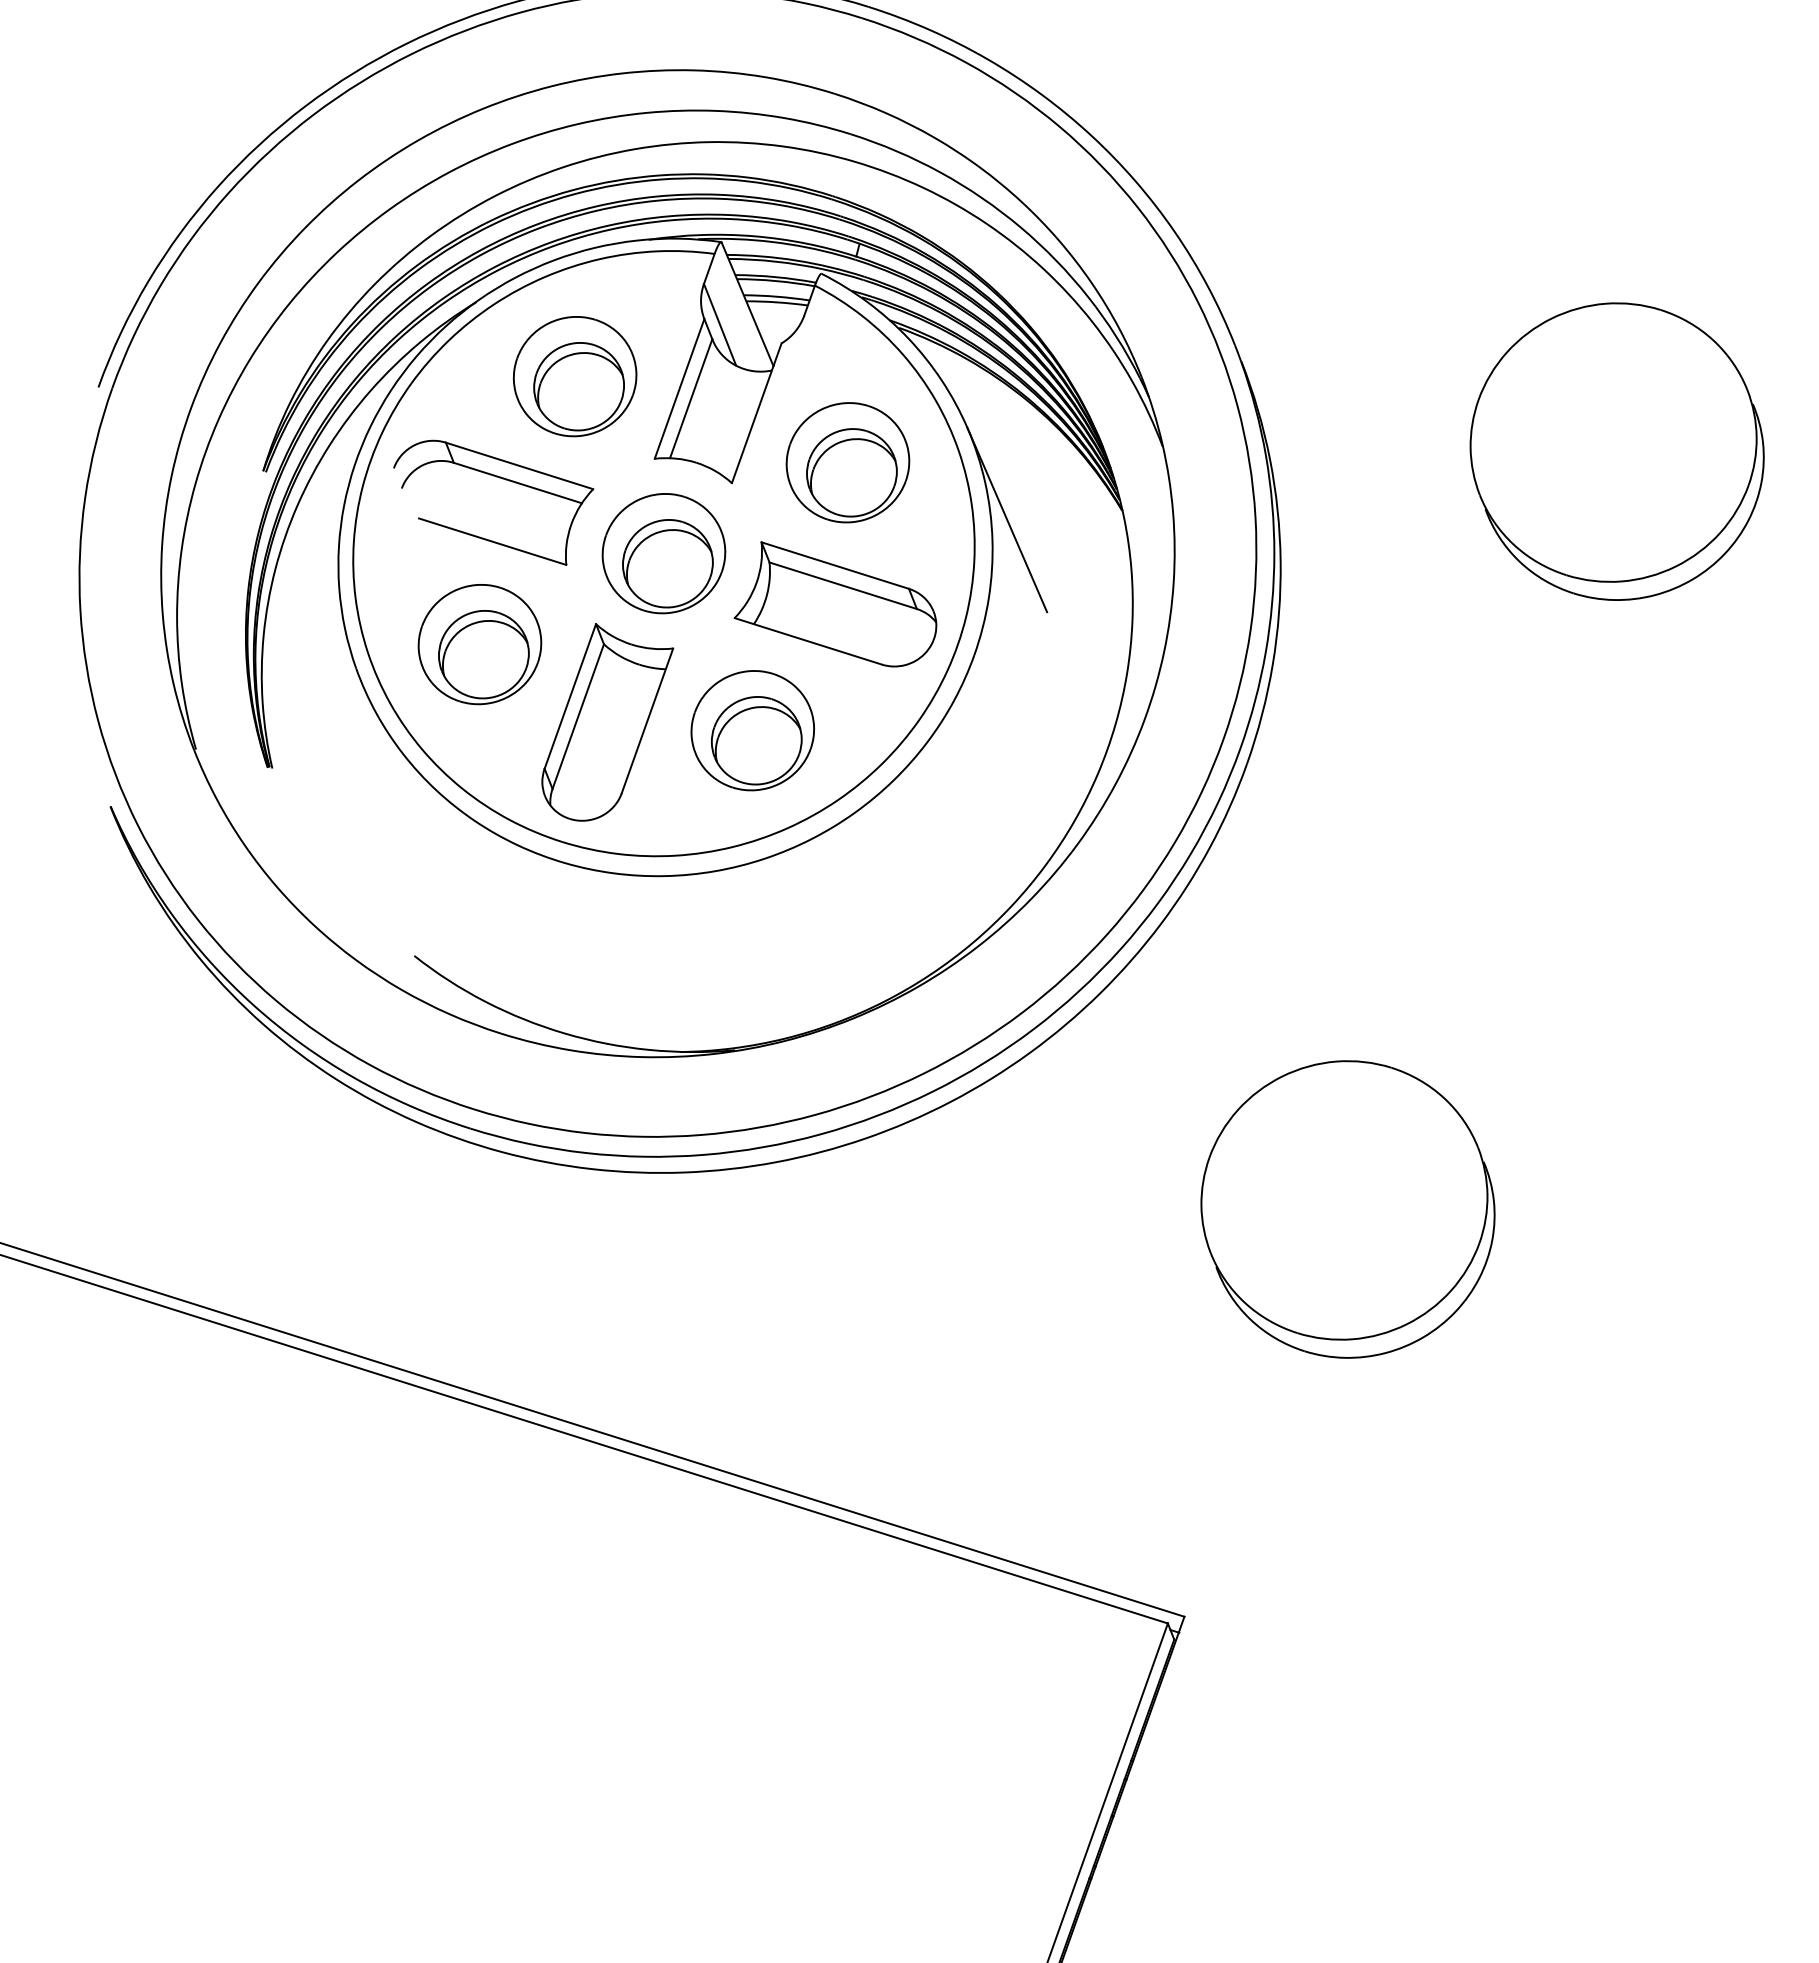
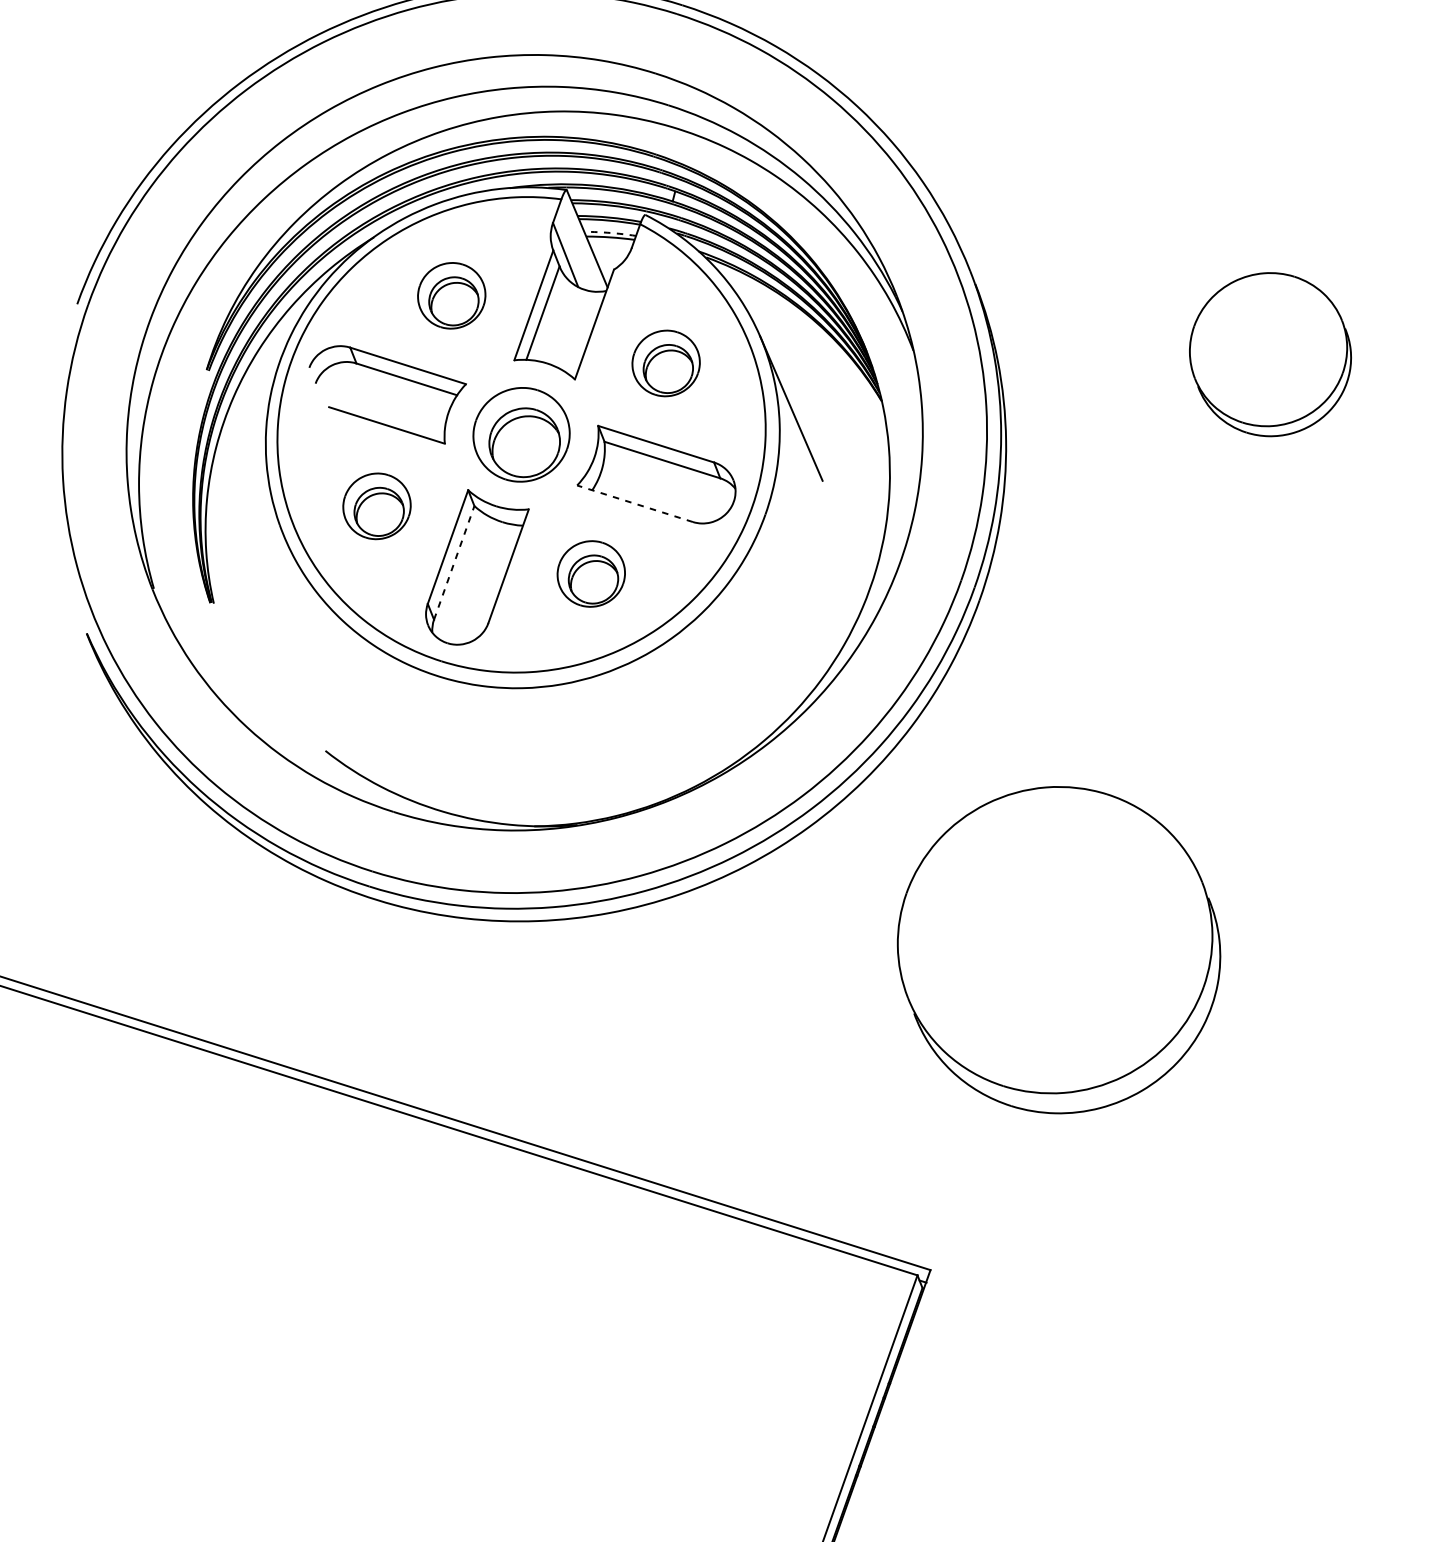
arc: (776, 296) -> (610, 232), solid -> dashed
part: (574, 376) -> (451, 295), size x0.7
part: (1616, 451) -> (1269, 354), size x0.7
part: (847, 462) -> (665, 363), size x0.7
line: (807, 641) -> (634, 503), solid -> dashed
part: (479, 644) -> (376, 506), size x0.7
line: (578, 716) -> (454, 562), solid -> dashed
part: (752, 730) -> (591, 573), size x0.7
part: (1347, 1209) -> (1058, 950), size x1.4

